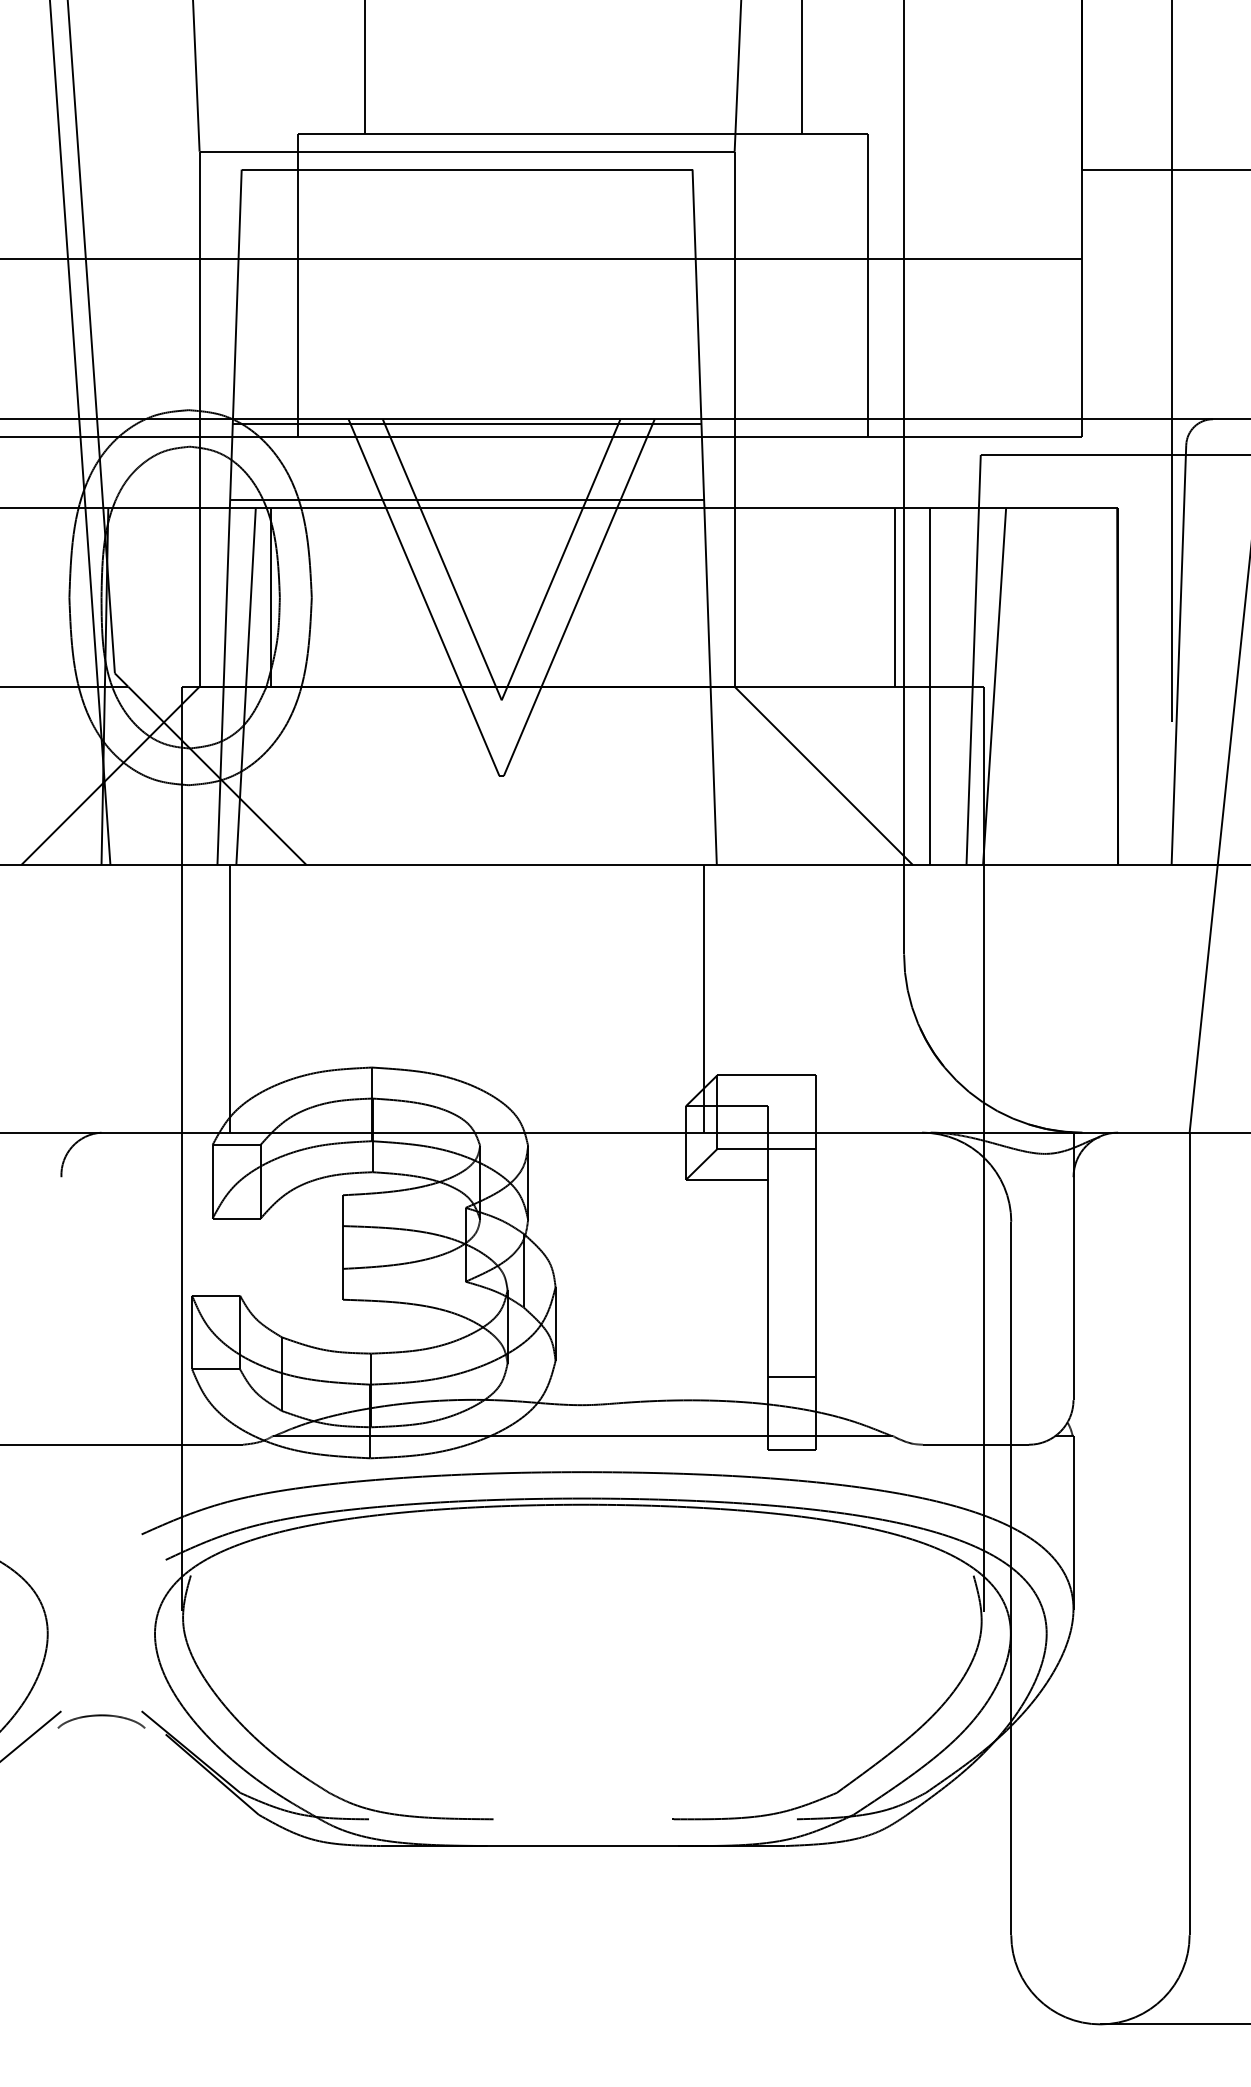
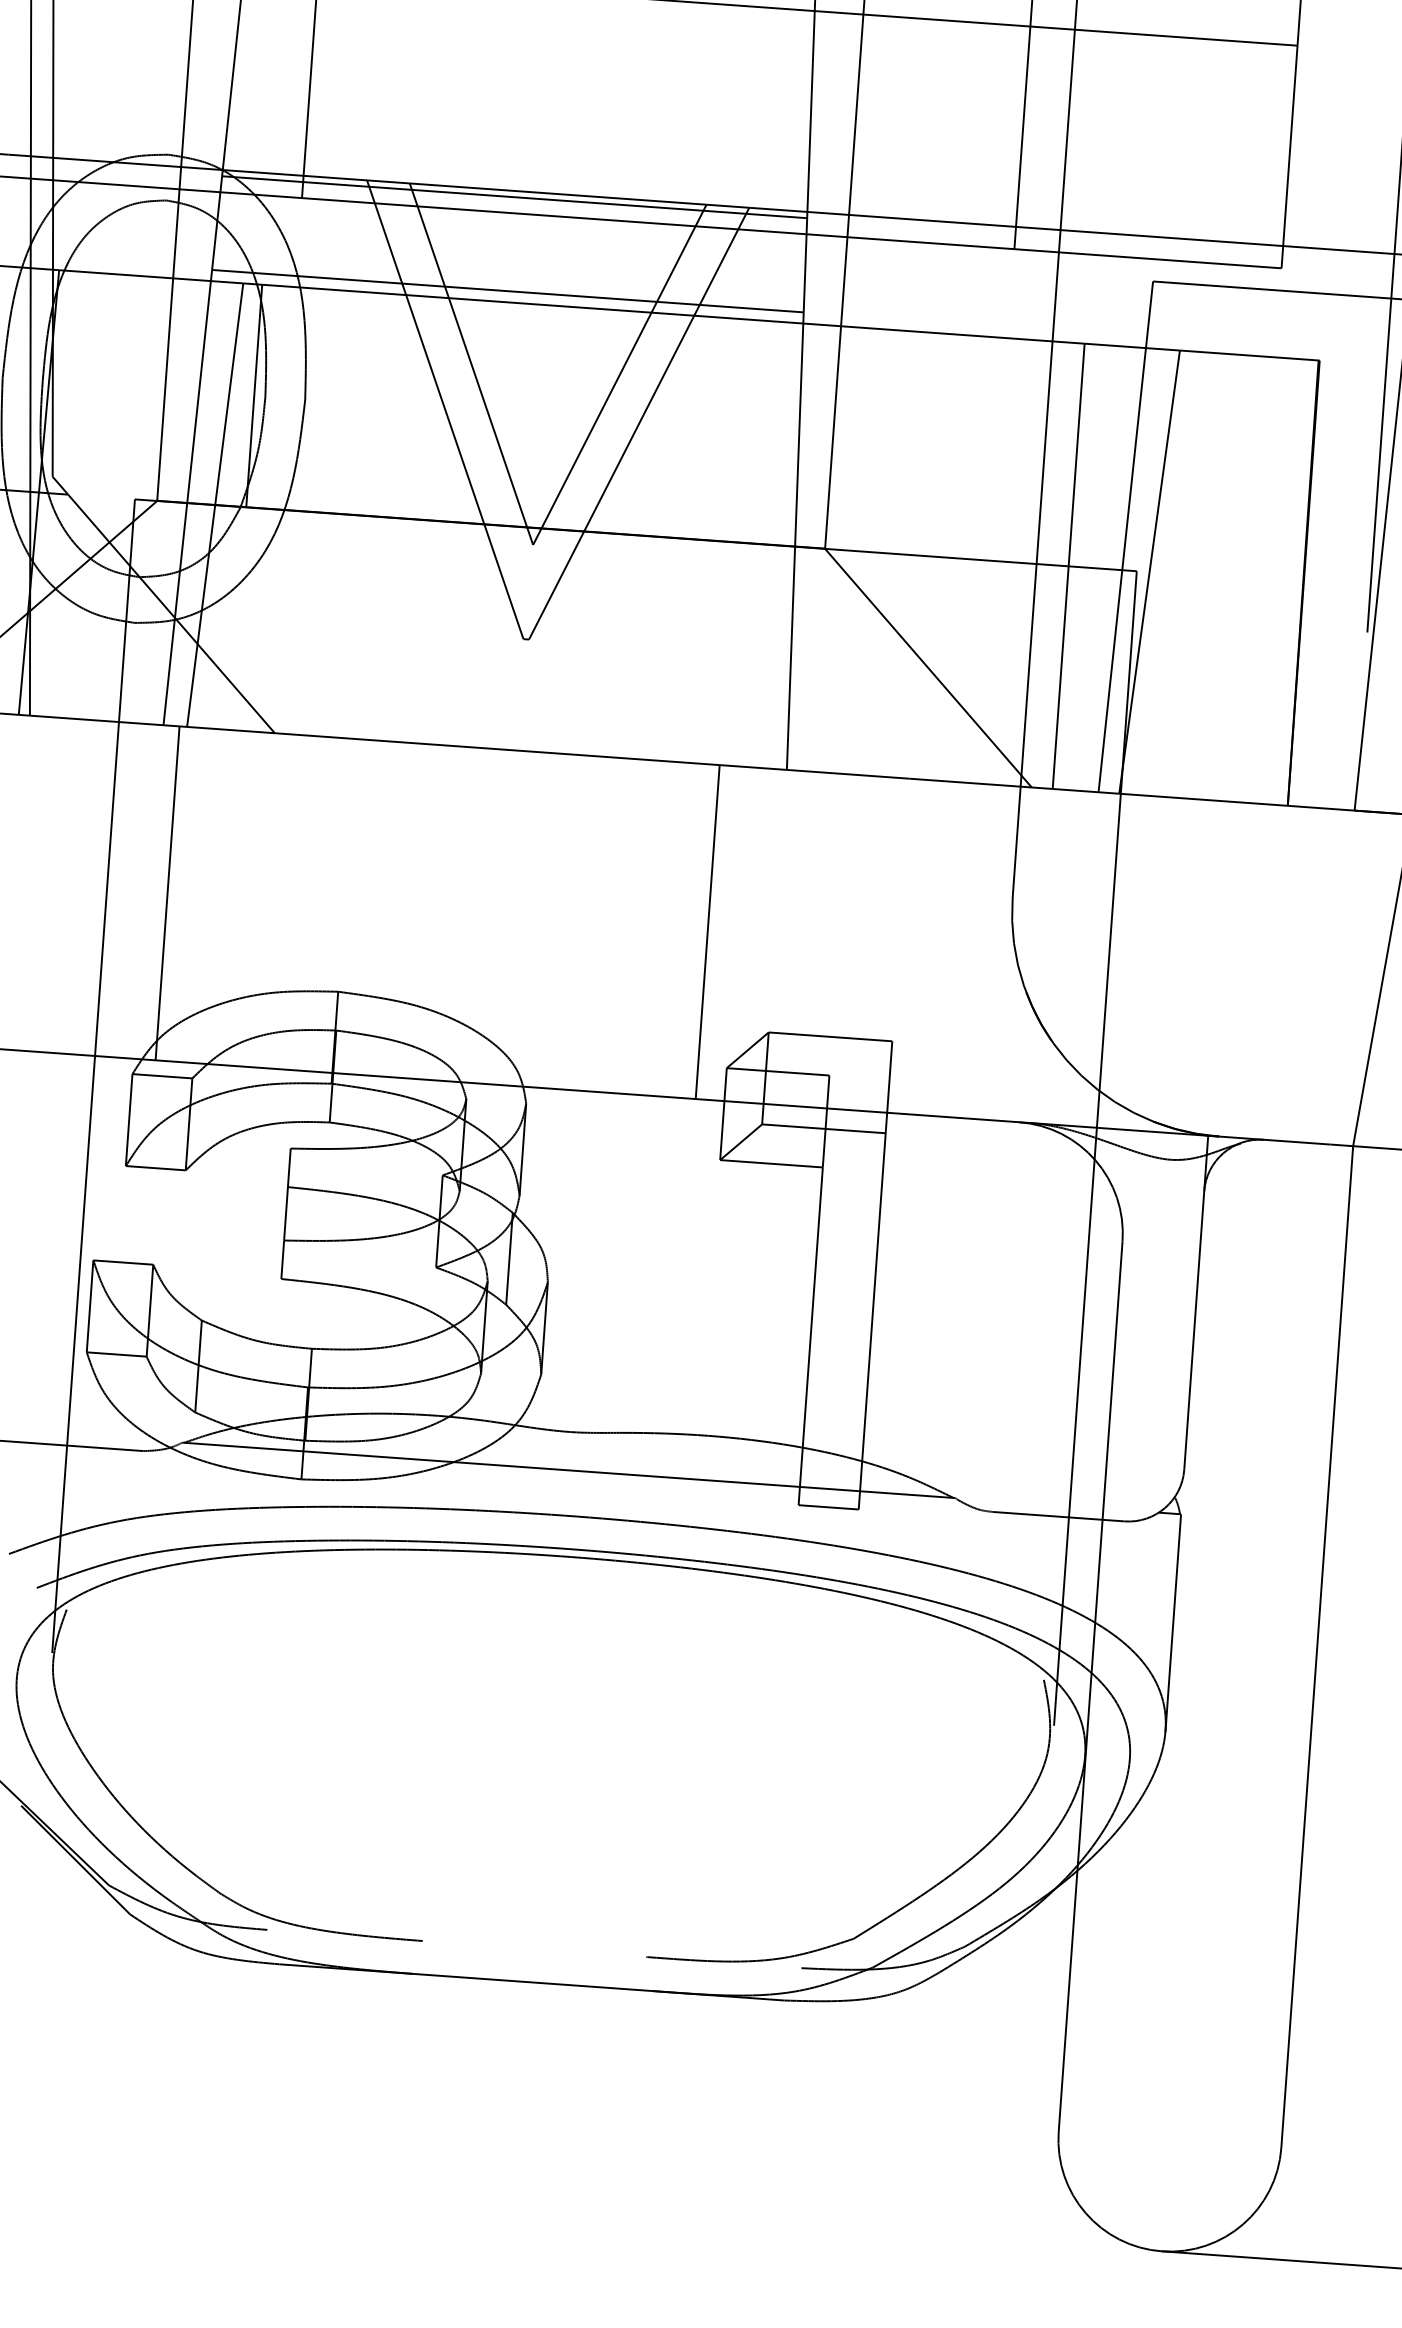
line: (895, 597) -> (1033, 451), removed
line: (703, 998) -> (707, 931), moved
line: (792, 1376) -> (835, 1415), removed

